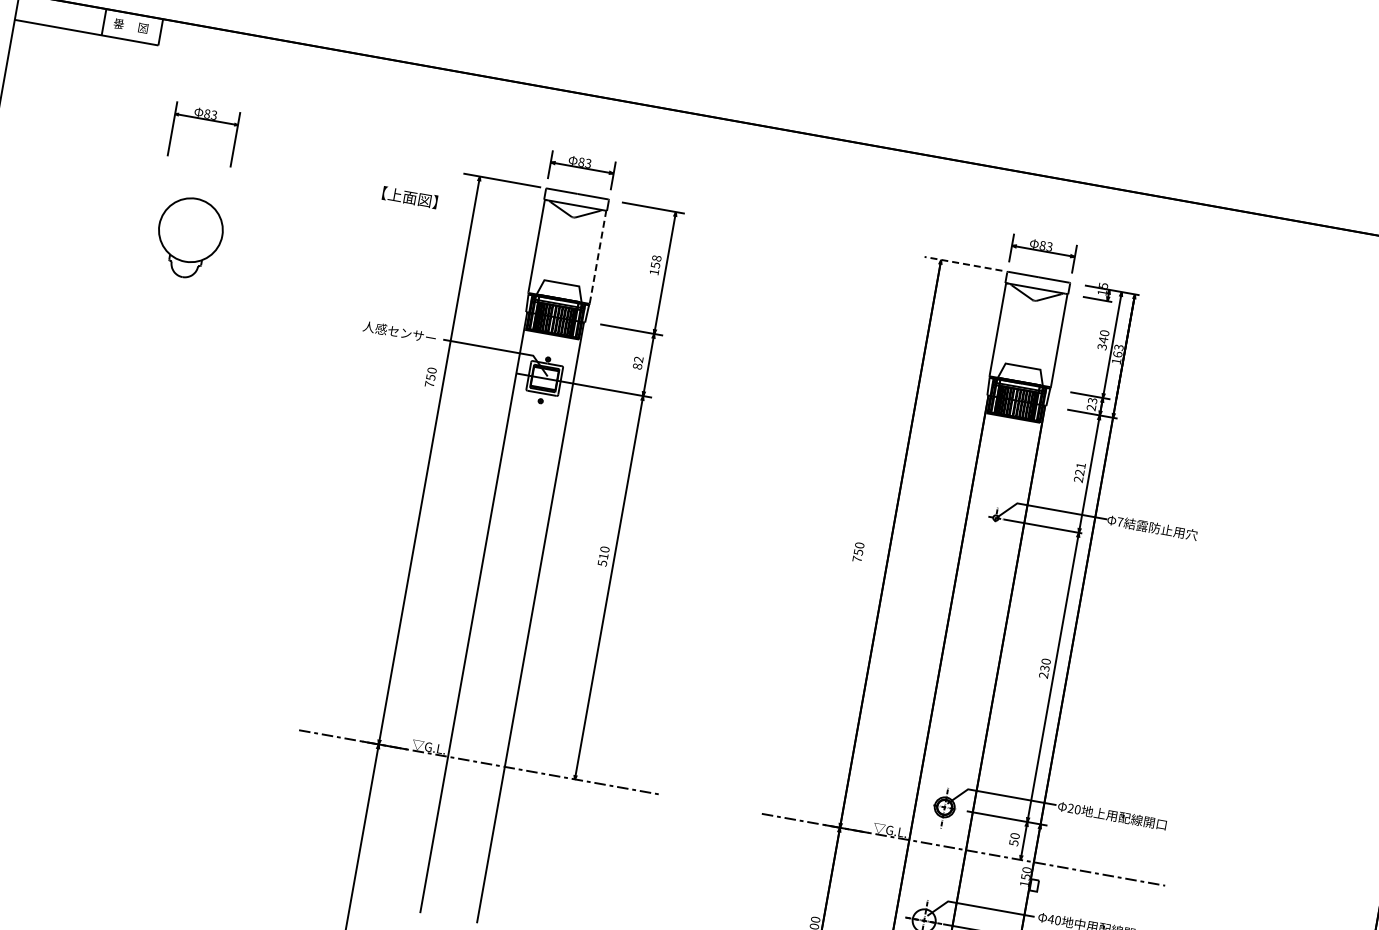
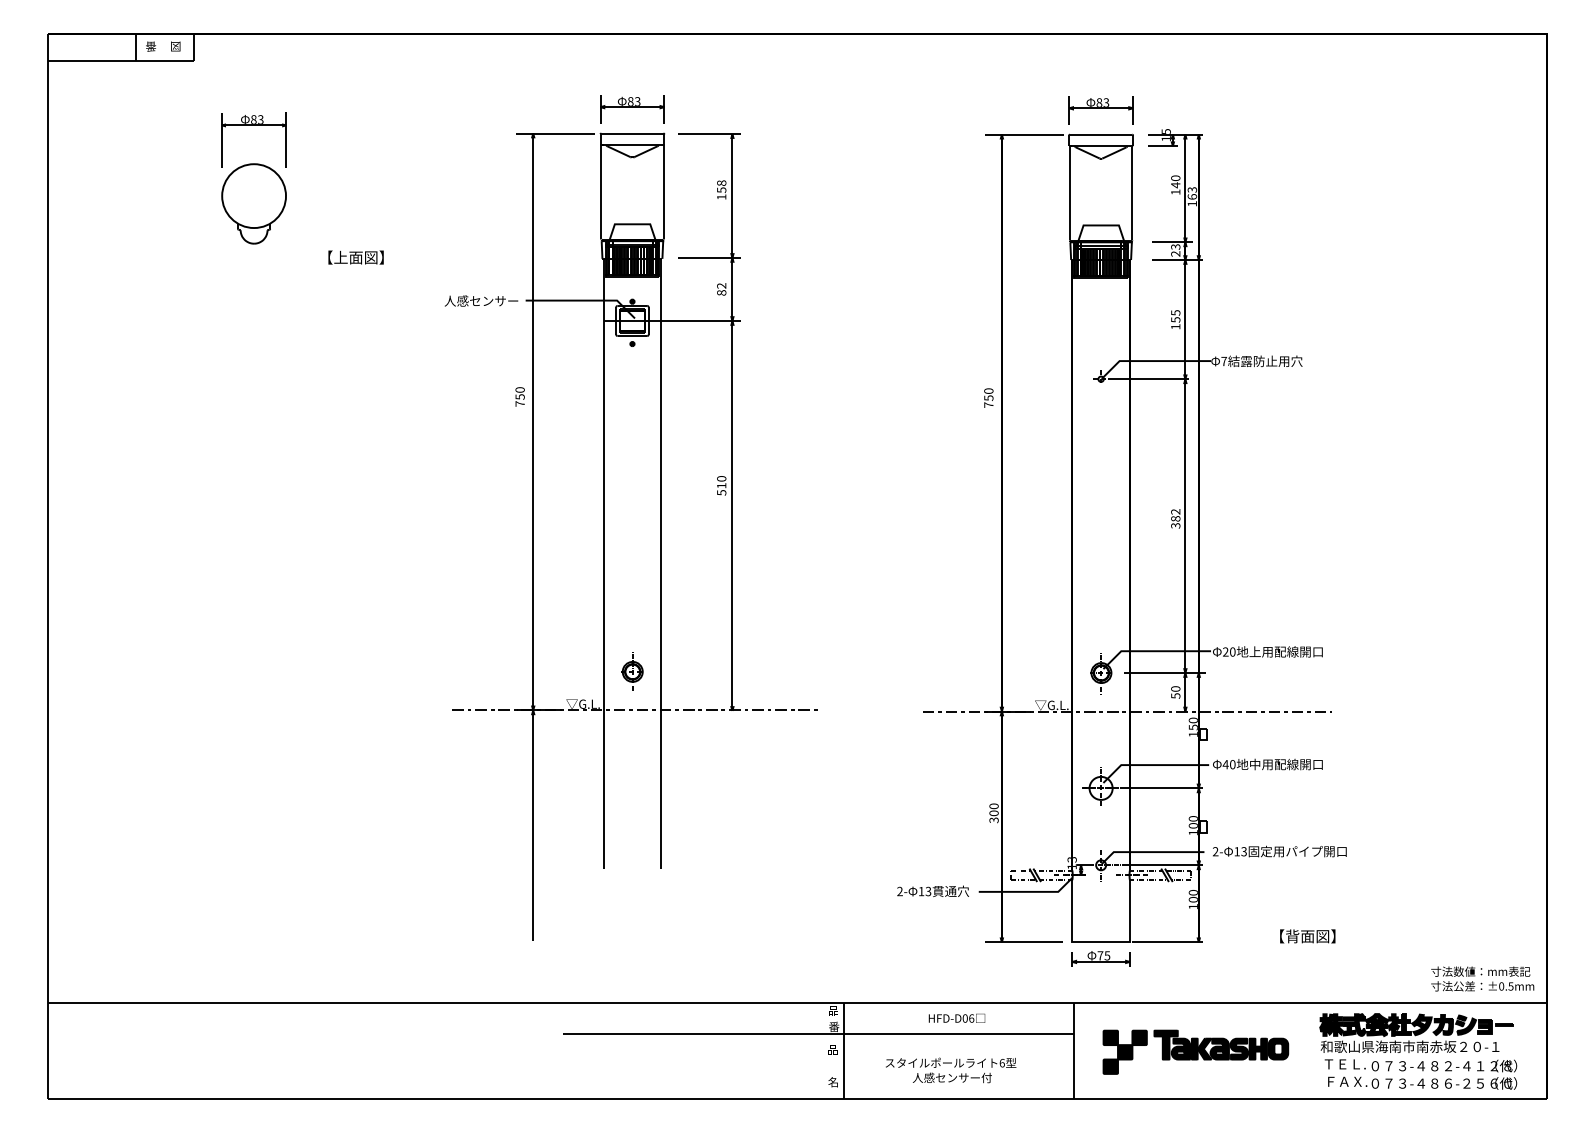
text: (409, 197) -> (355, 257), moved
part: (189, 237) -> (253, 203), moved
line: (597, 257) -> (663, 192), dashed -> solid
line: (963, 263) -> (1024, 134), dashed -> solid
text: (1101, 347) -> (1175, 192), 340 -> 140
text: (430, 376) -> (519, 396), moved
text: (1079, 472) -> (1175, 319), 221 -> 155
text: (858, 551) -> (988, 397), moved
text: (1044, 668) -> (1175, 518), 230 -> 382
part: (483, 723) -> (632, 671), added

